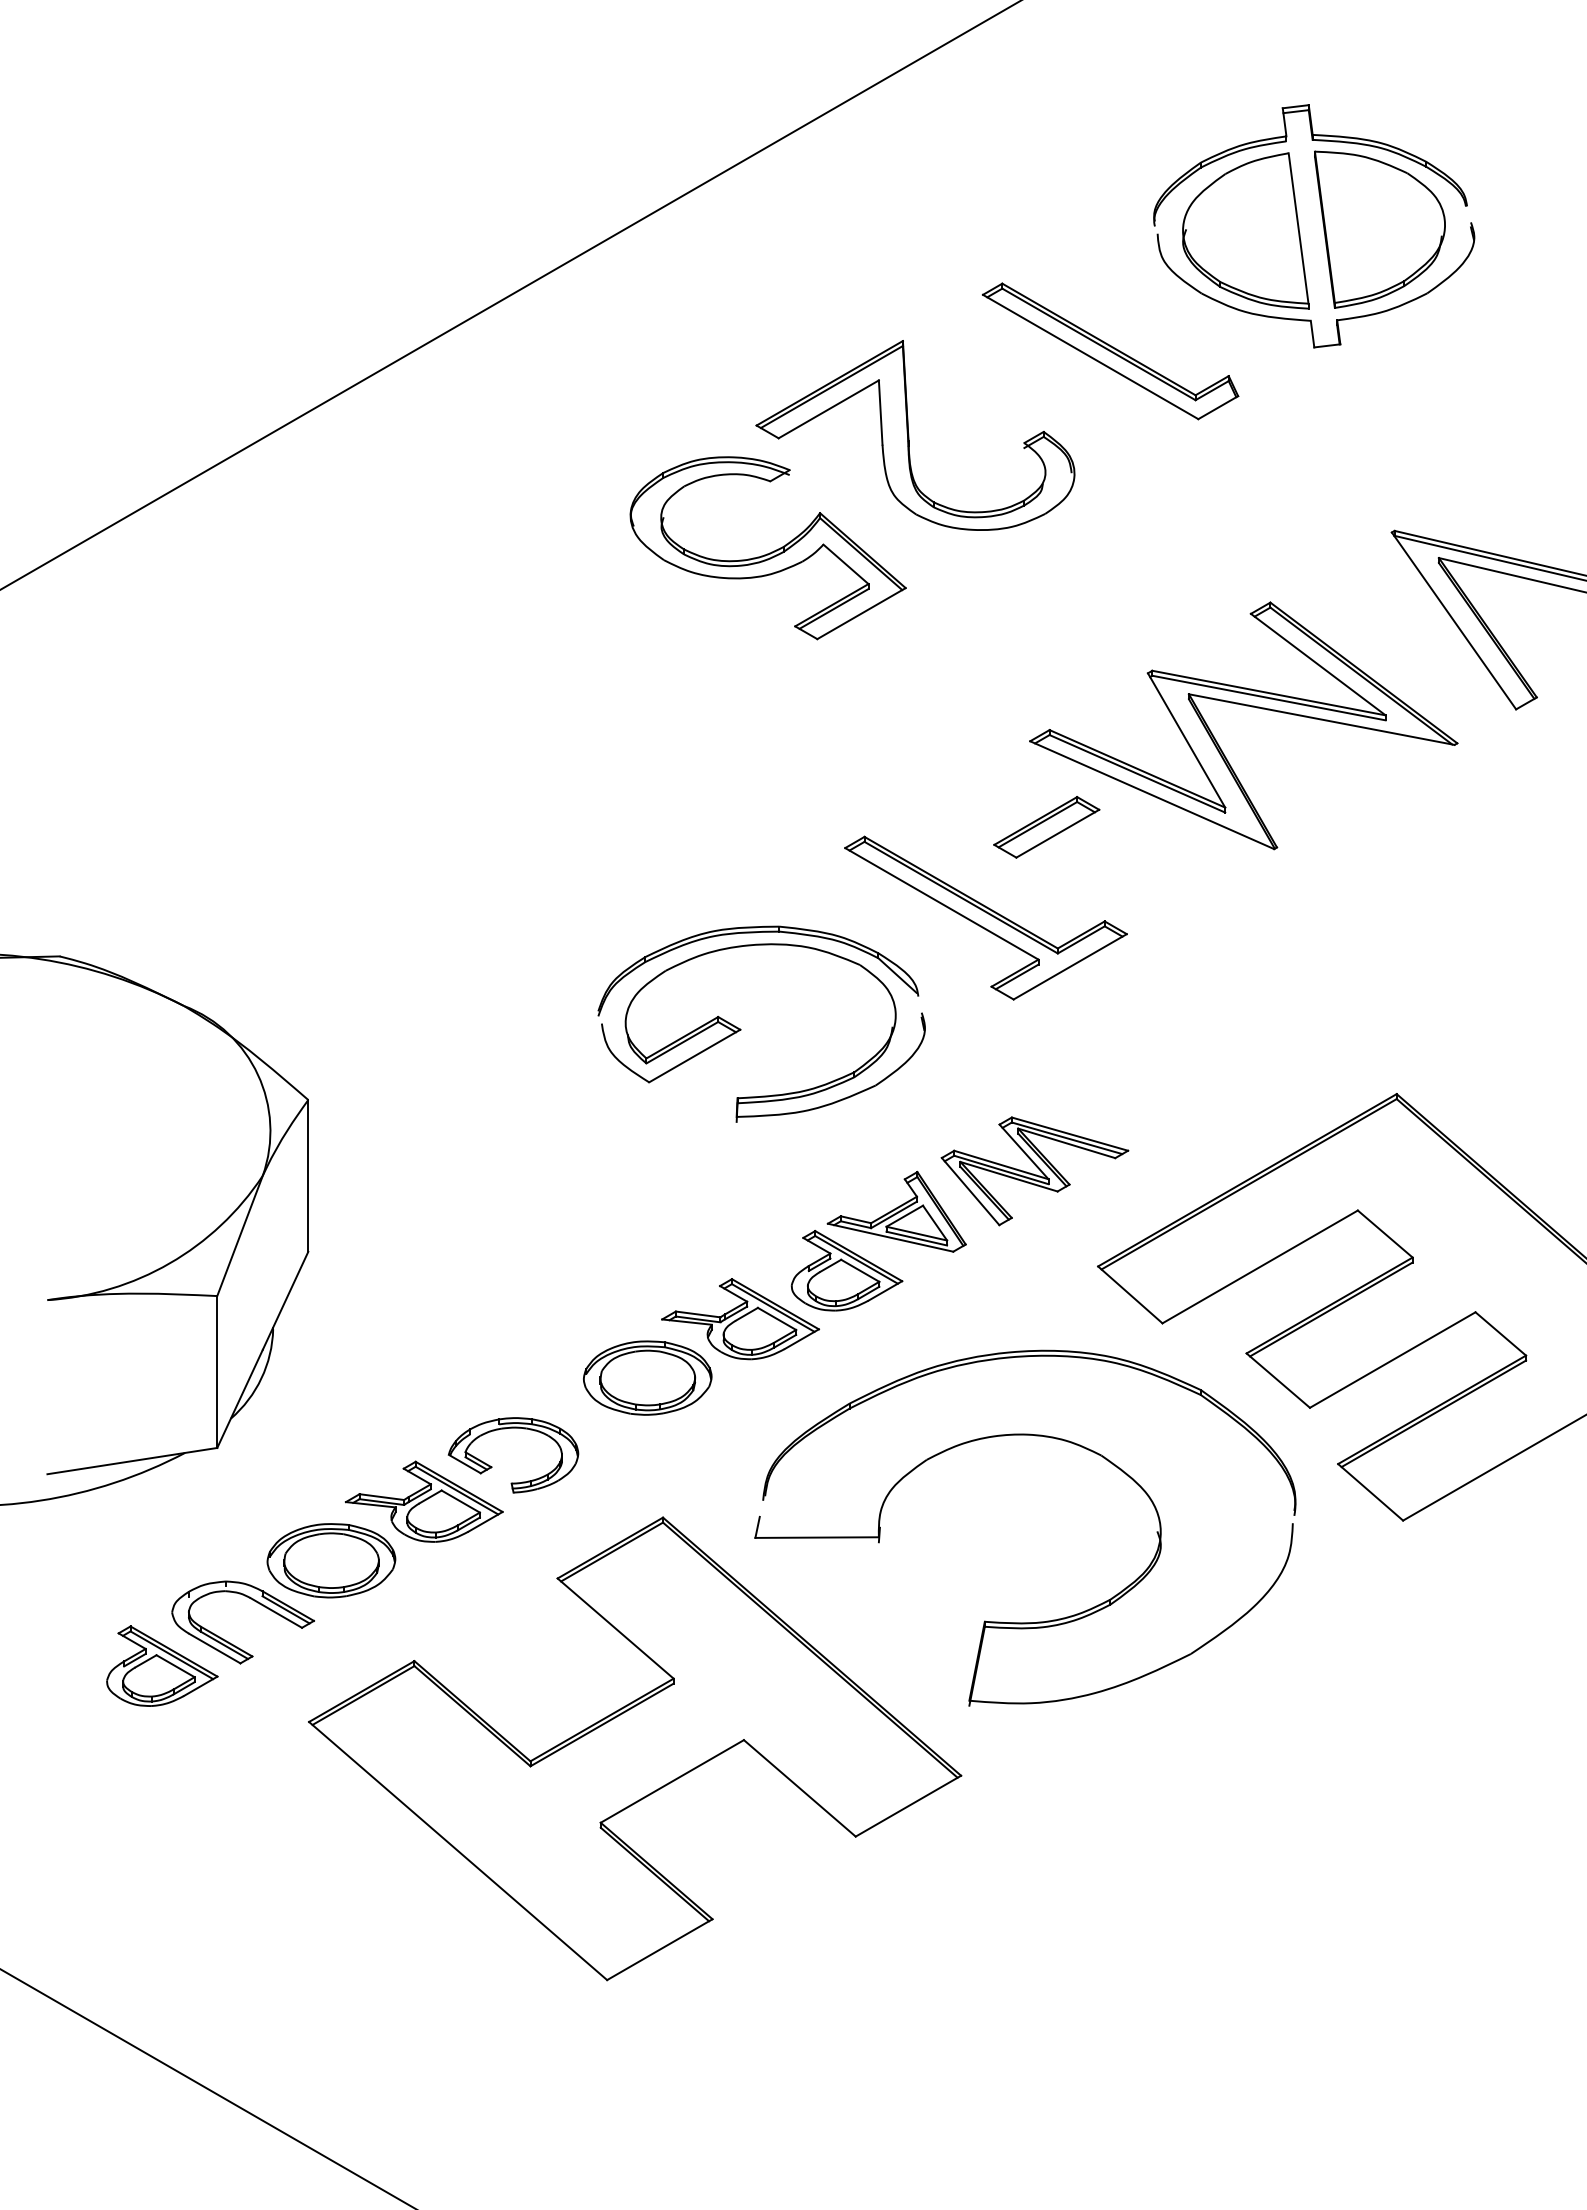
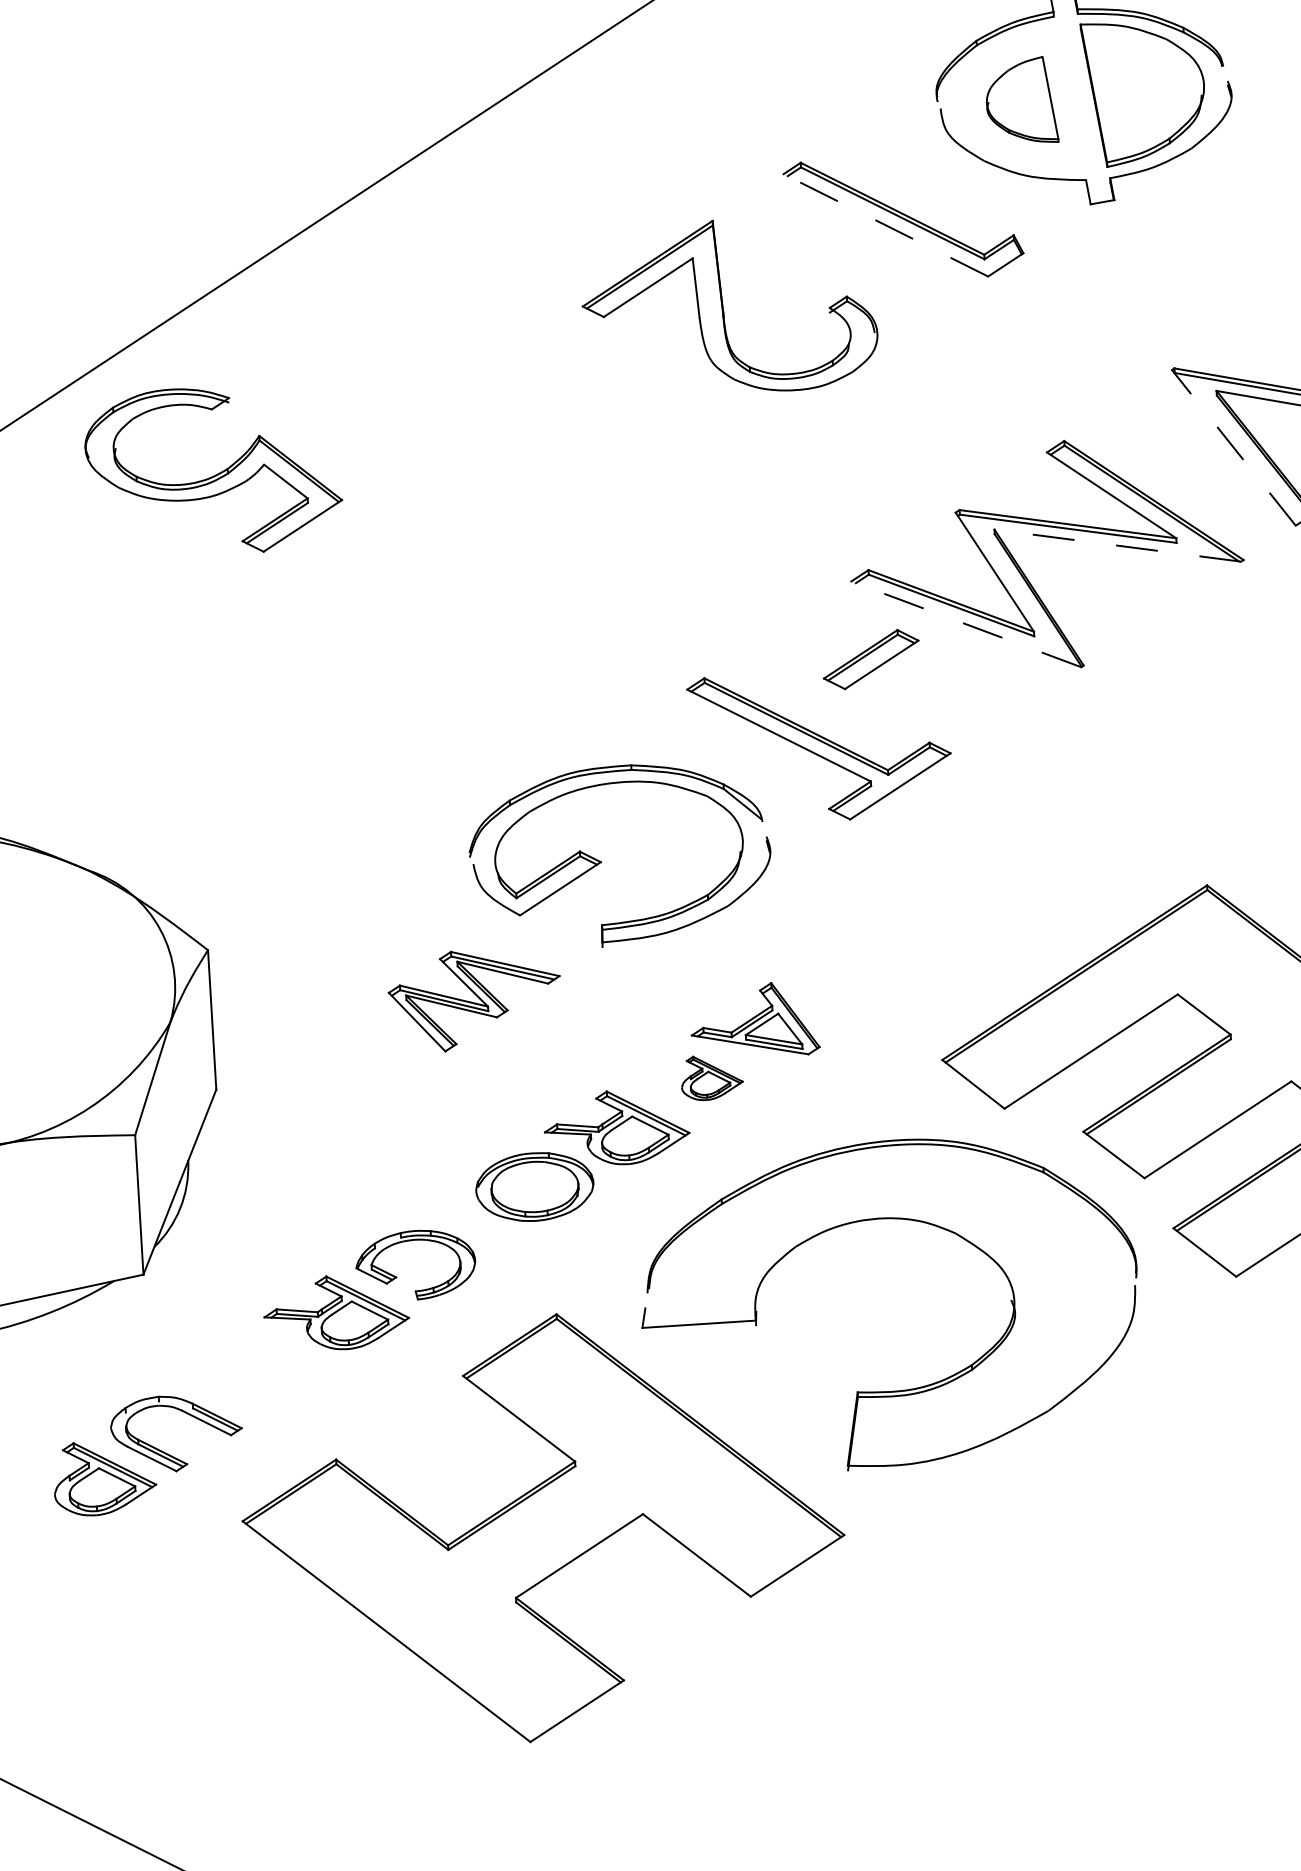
part: (1245, 230) -> (1021, 100), size x0.6
line: (1090, 356) -> (885, 224), solid -> dashed
part: (767, 548) -> (212, 471), moved
line: (1453, 620) -> (1233, 447), solid -> dashed
line: (1321, 719) -> (1117, 545), solid -> dashed
line: (1151, 794) -> (965, 623), solid -> dashed
part: (1034, 1171) -> (474, 1000), moved
part: (846, 1270) -> (711, 1077), size x0.6
part: (331, 1560) -> (254, 1371), removed

